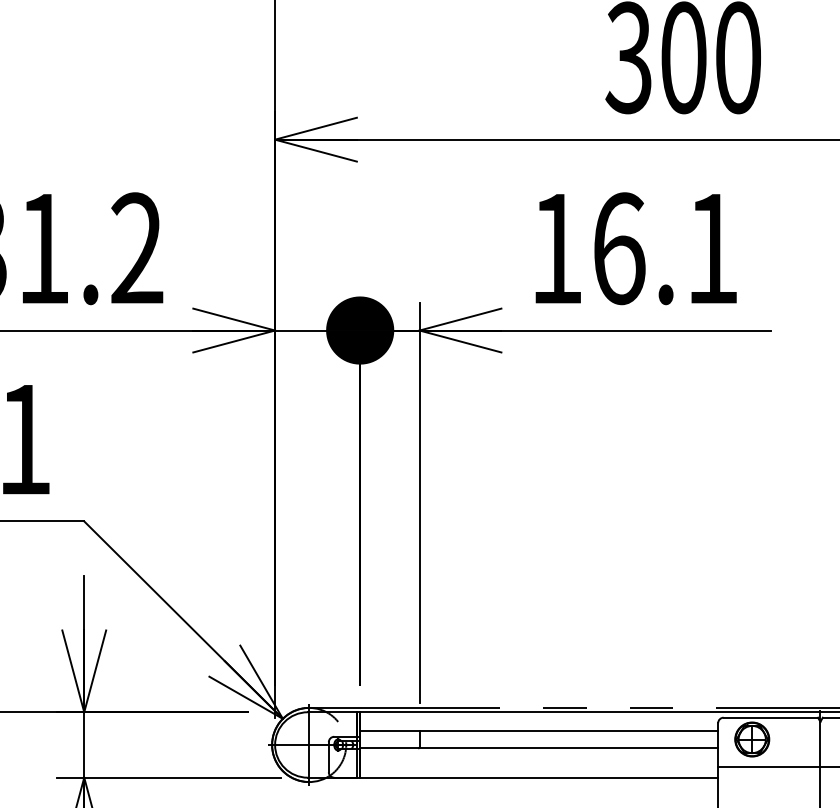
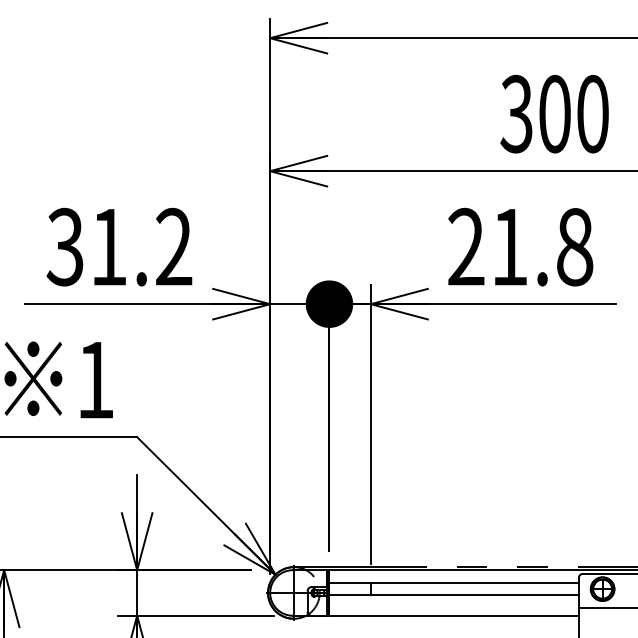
text: (634, 247) -> (520, 246), 16.1 -> 21.8

